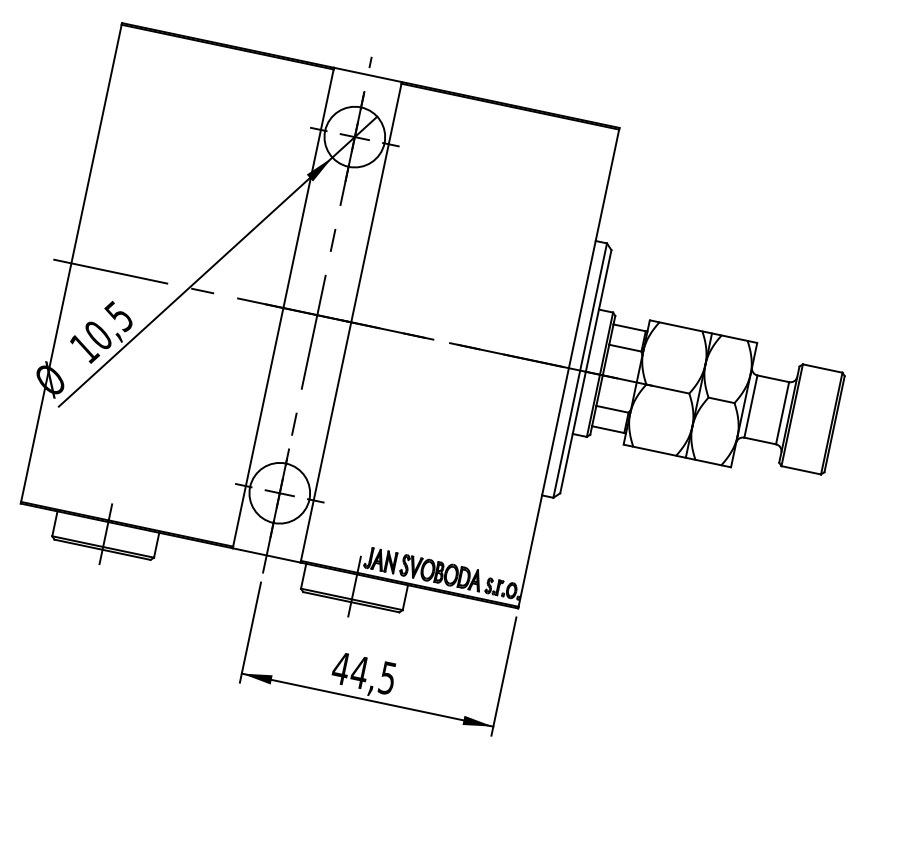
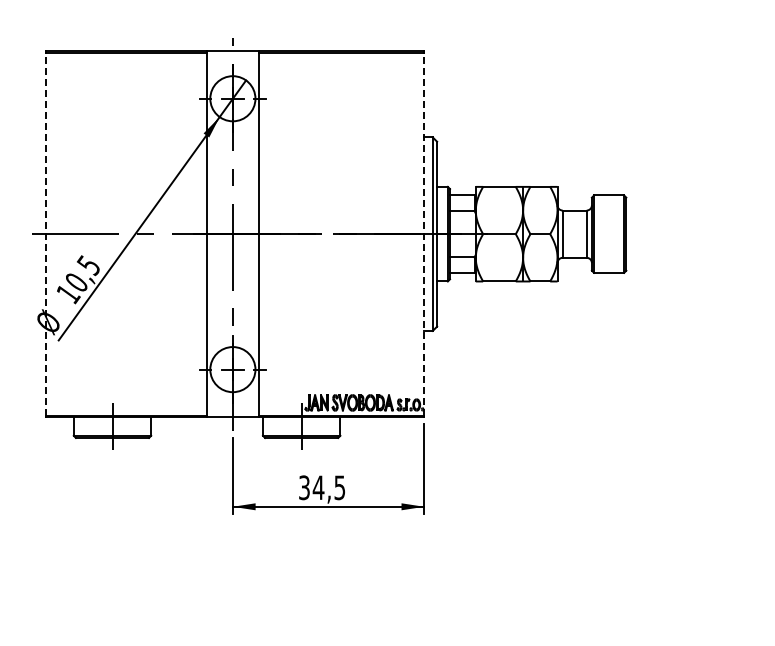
line: (71, 262) -> (45, 233), solid -> dashed
line: (569, 367) -> (424, 233), solid -> dashed
text: (341, 668) -> (304, 487), 44,5 -> 34,5

